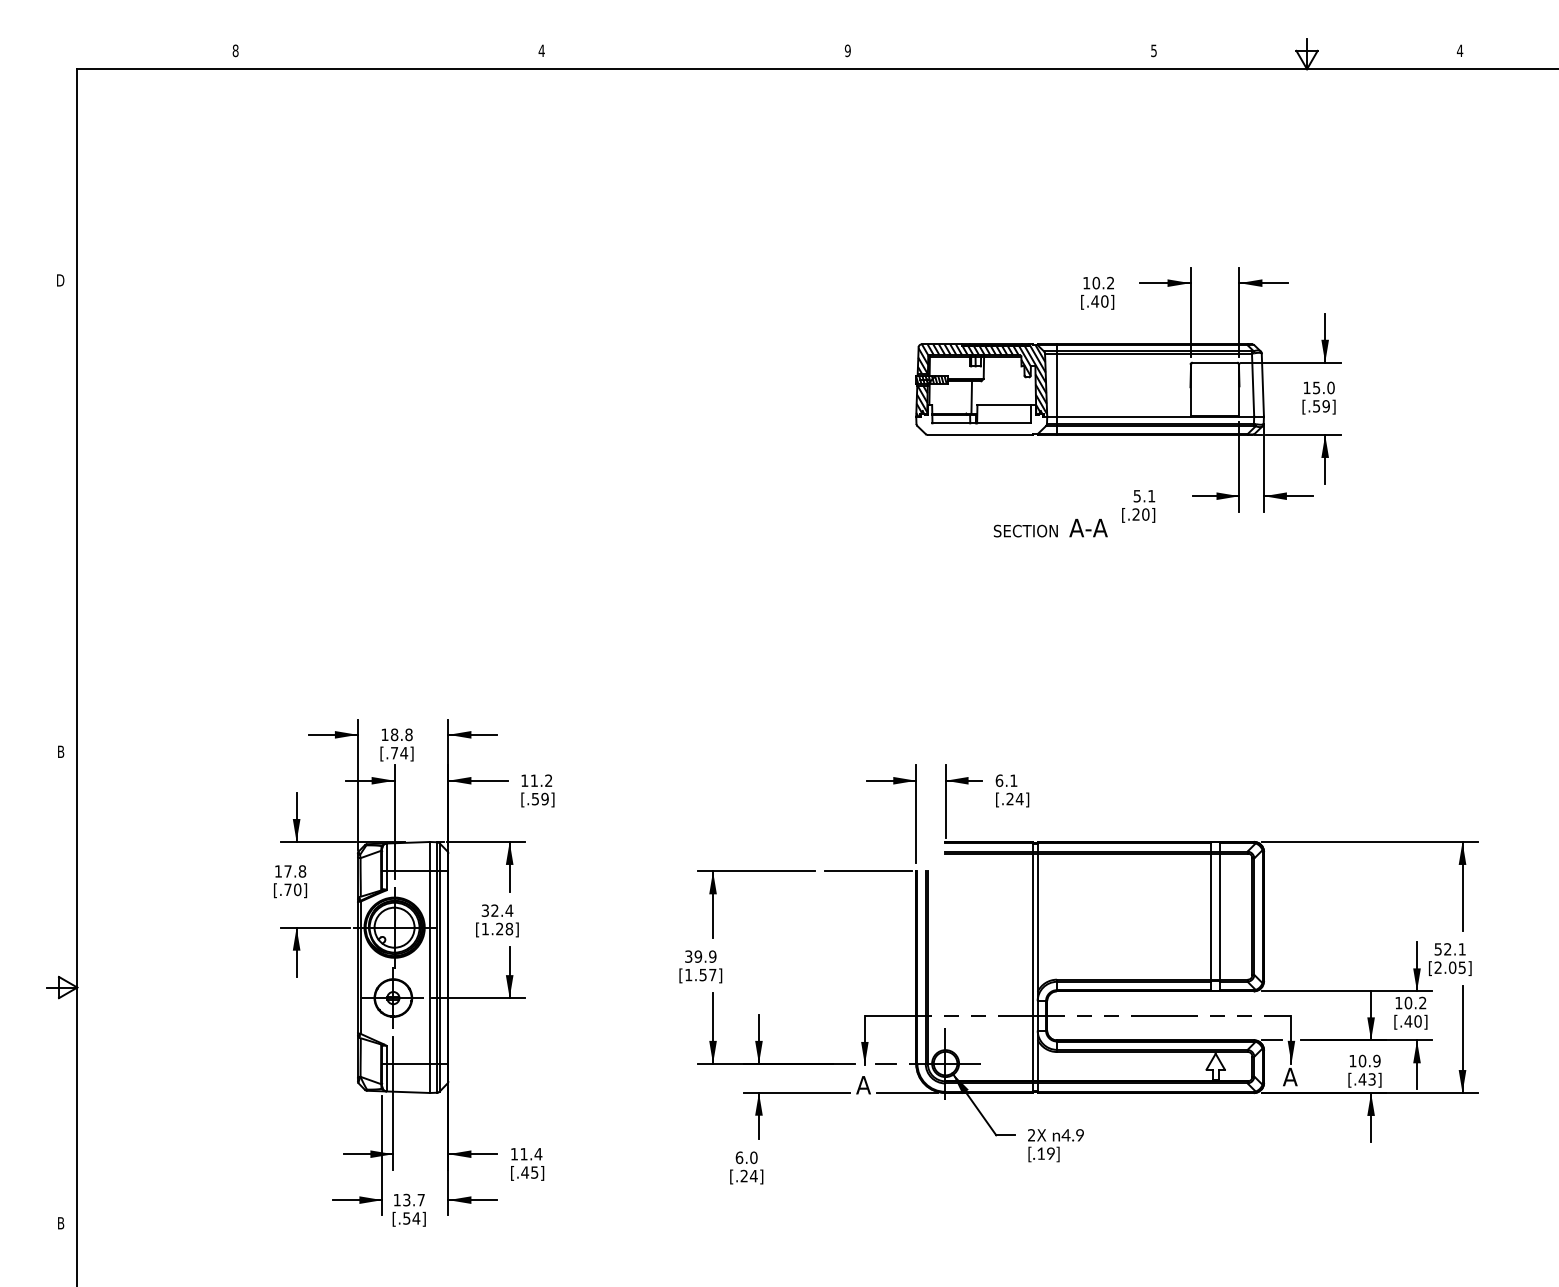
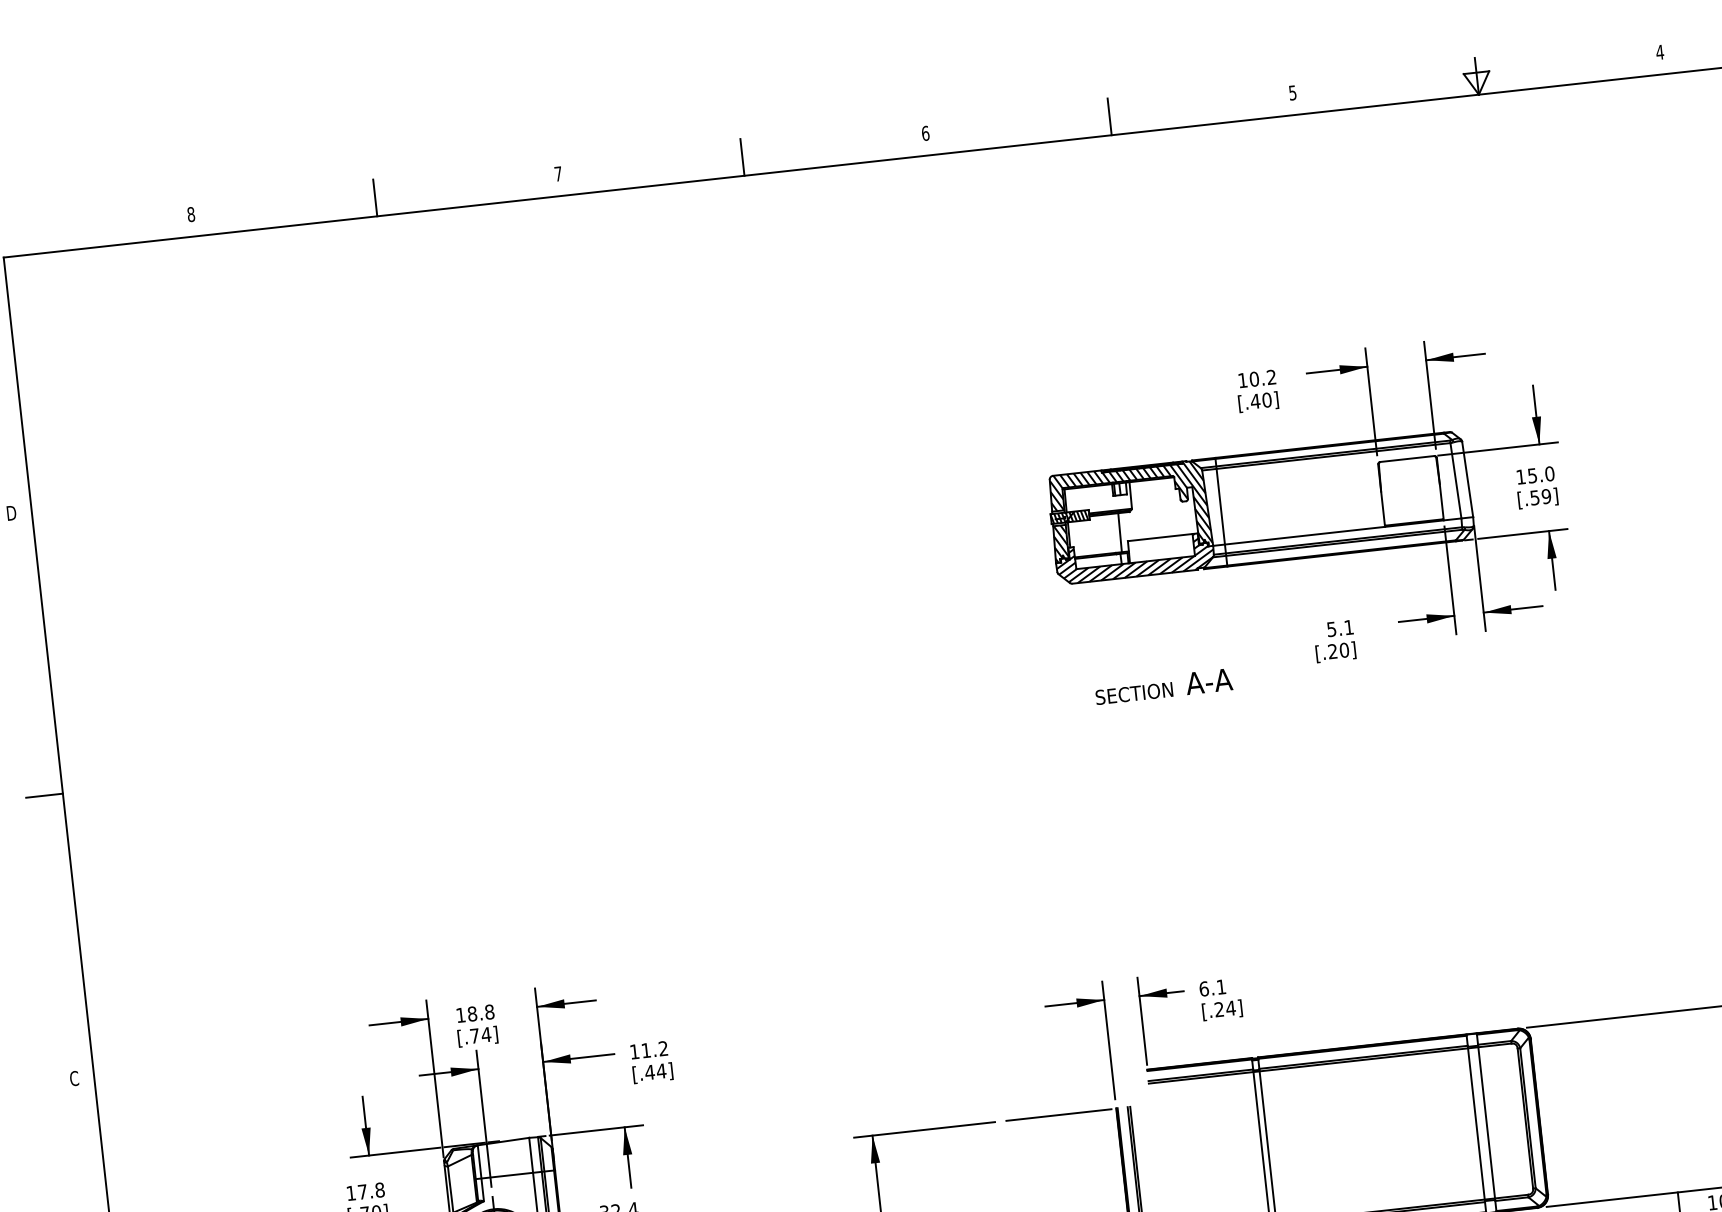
text: (541, 50) -> (558, 173), 4 -> 7
text: (847, 50) -> (925, 133), 9 -> 6
line: (388, 53) -> (374, 197), added
line: (694, 53) -> (741, 156), added
line: (1000, 53) -> (1109, 116), added
hatch: (981, 420) -> (1134, 559), added
line: (61, 516) -> (43, 796), added
text: (1050, 528) -> (1163, 687), moved
text: (60, 751) -> (73, 1078), B -> C
text: (540, 798) -> (655, 1071), [.59] -> [.44]

